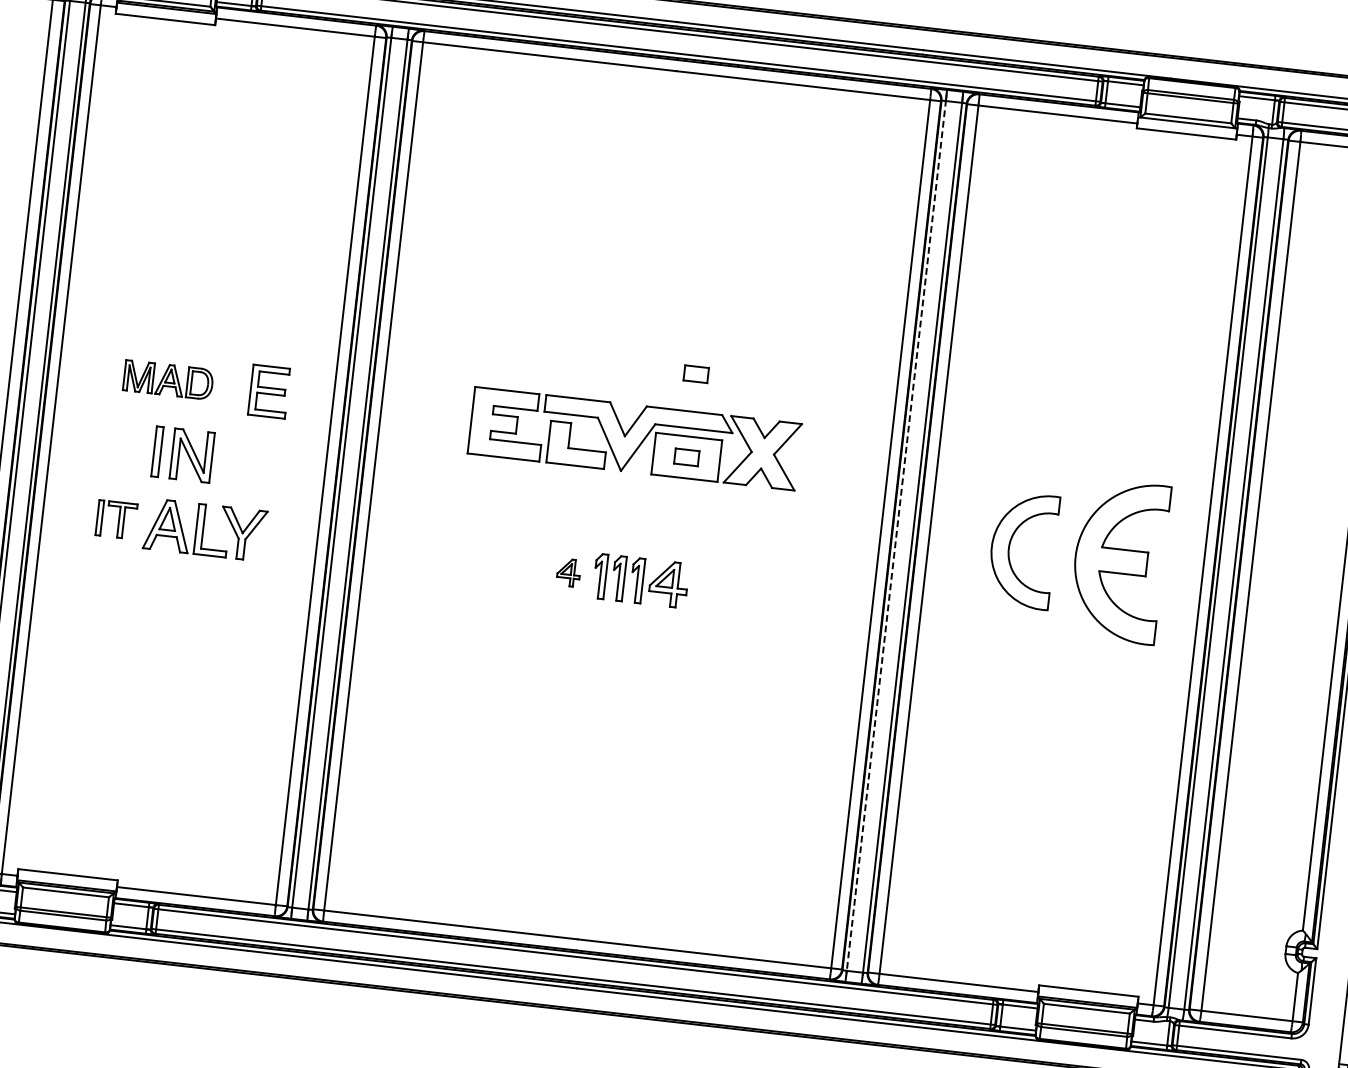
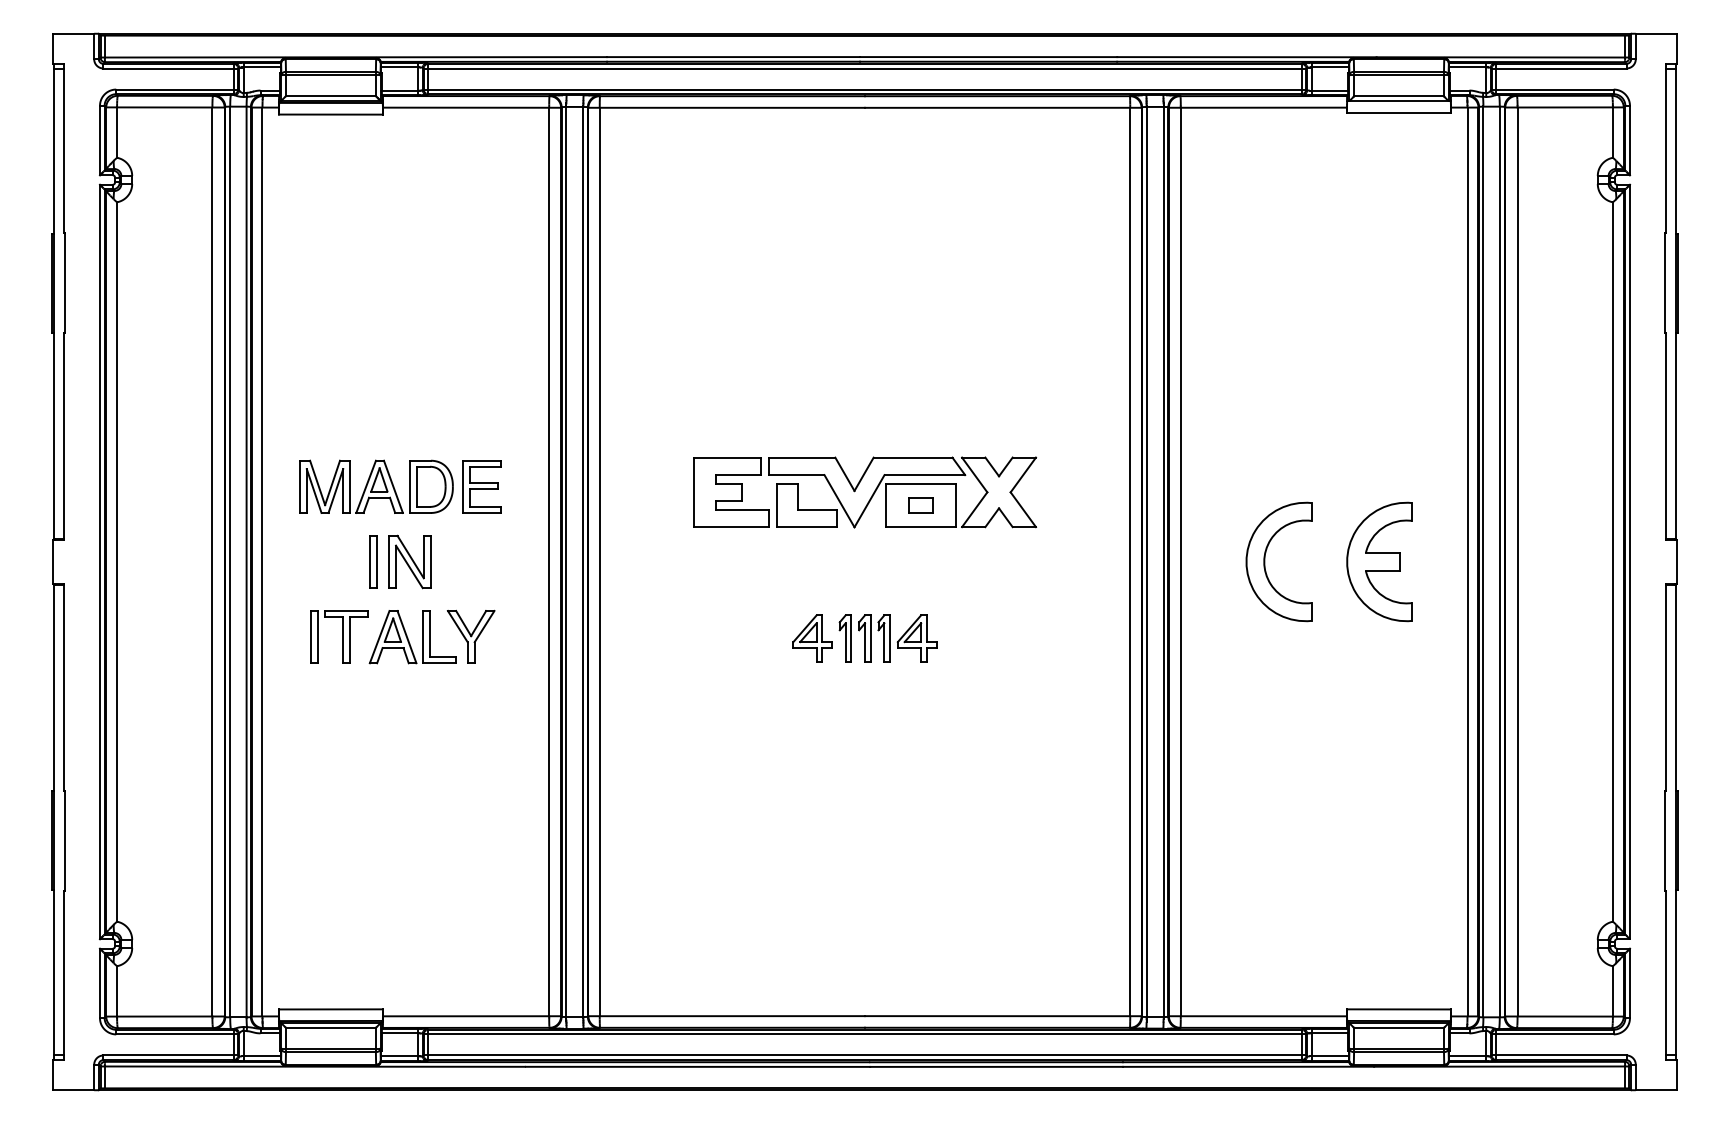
part: (695, 374) -> (920, 418), removed
part: (168, 379) -> (376, 486), size x1.67
part: (116, 519) -> (339, 636), size x1.43
line: (896, 535) -> (1146, 561), dashed -> solid
part: (1119, 560) -> (1379, 561), size x0.71
part: (568, 572) -> (812, 638), size x1.67

